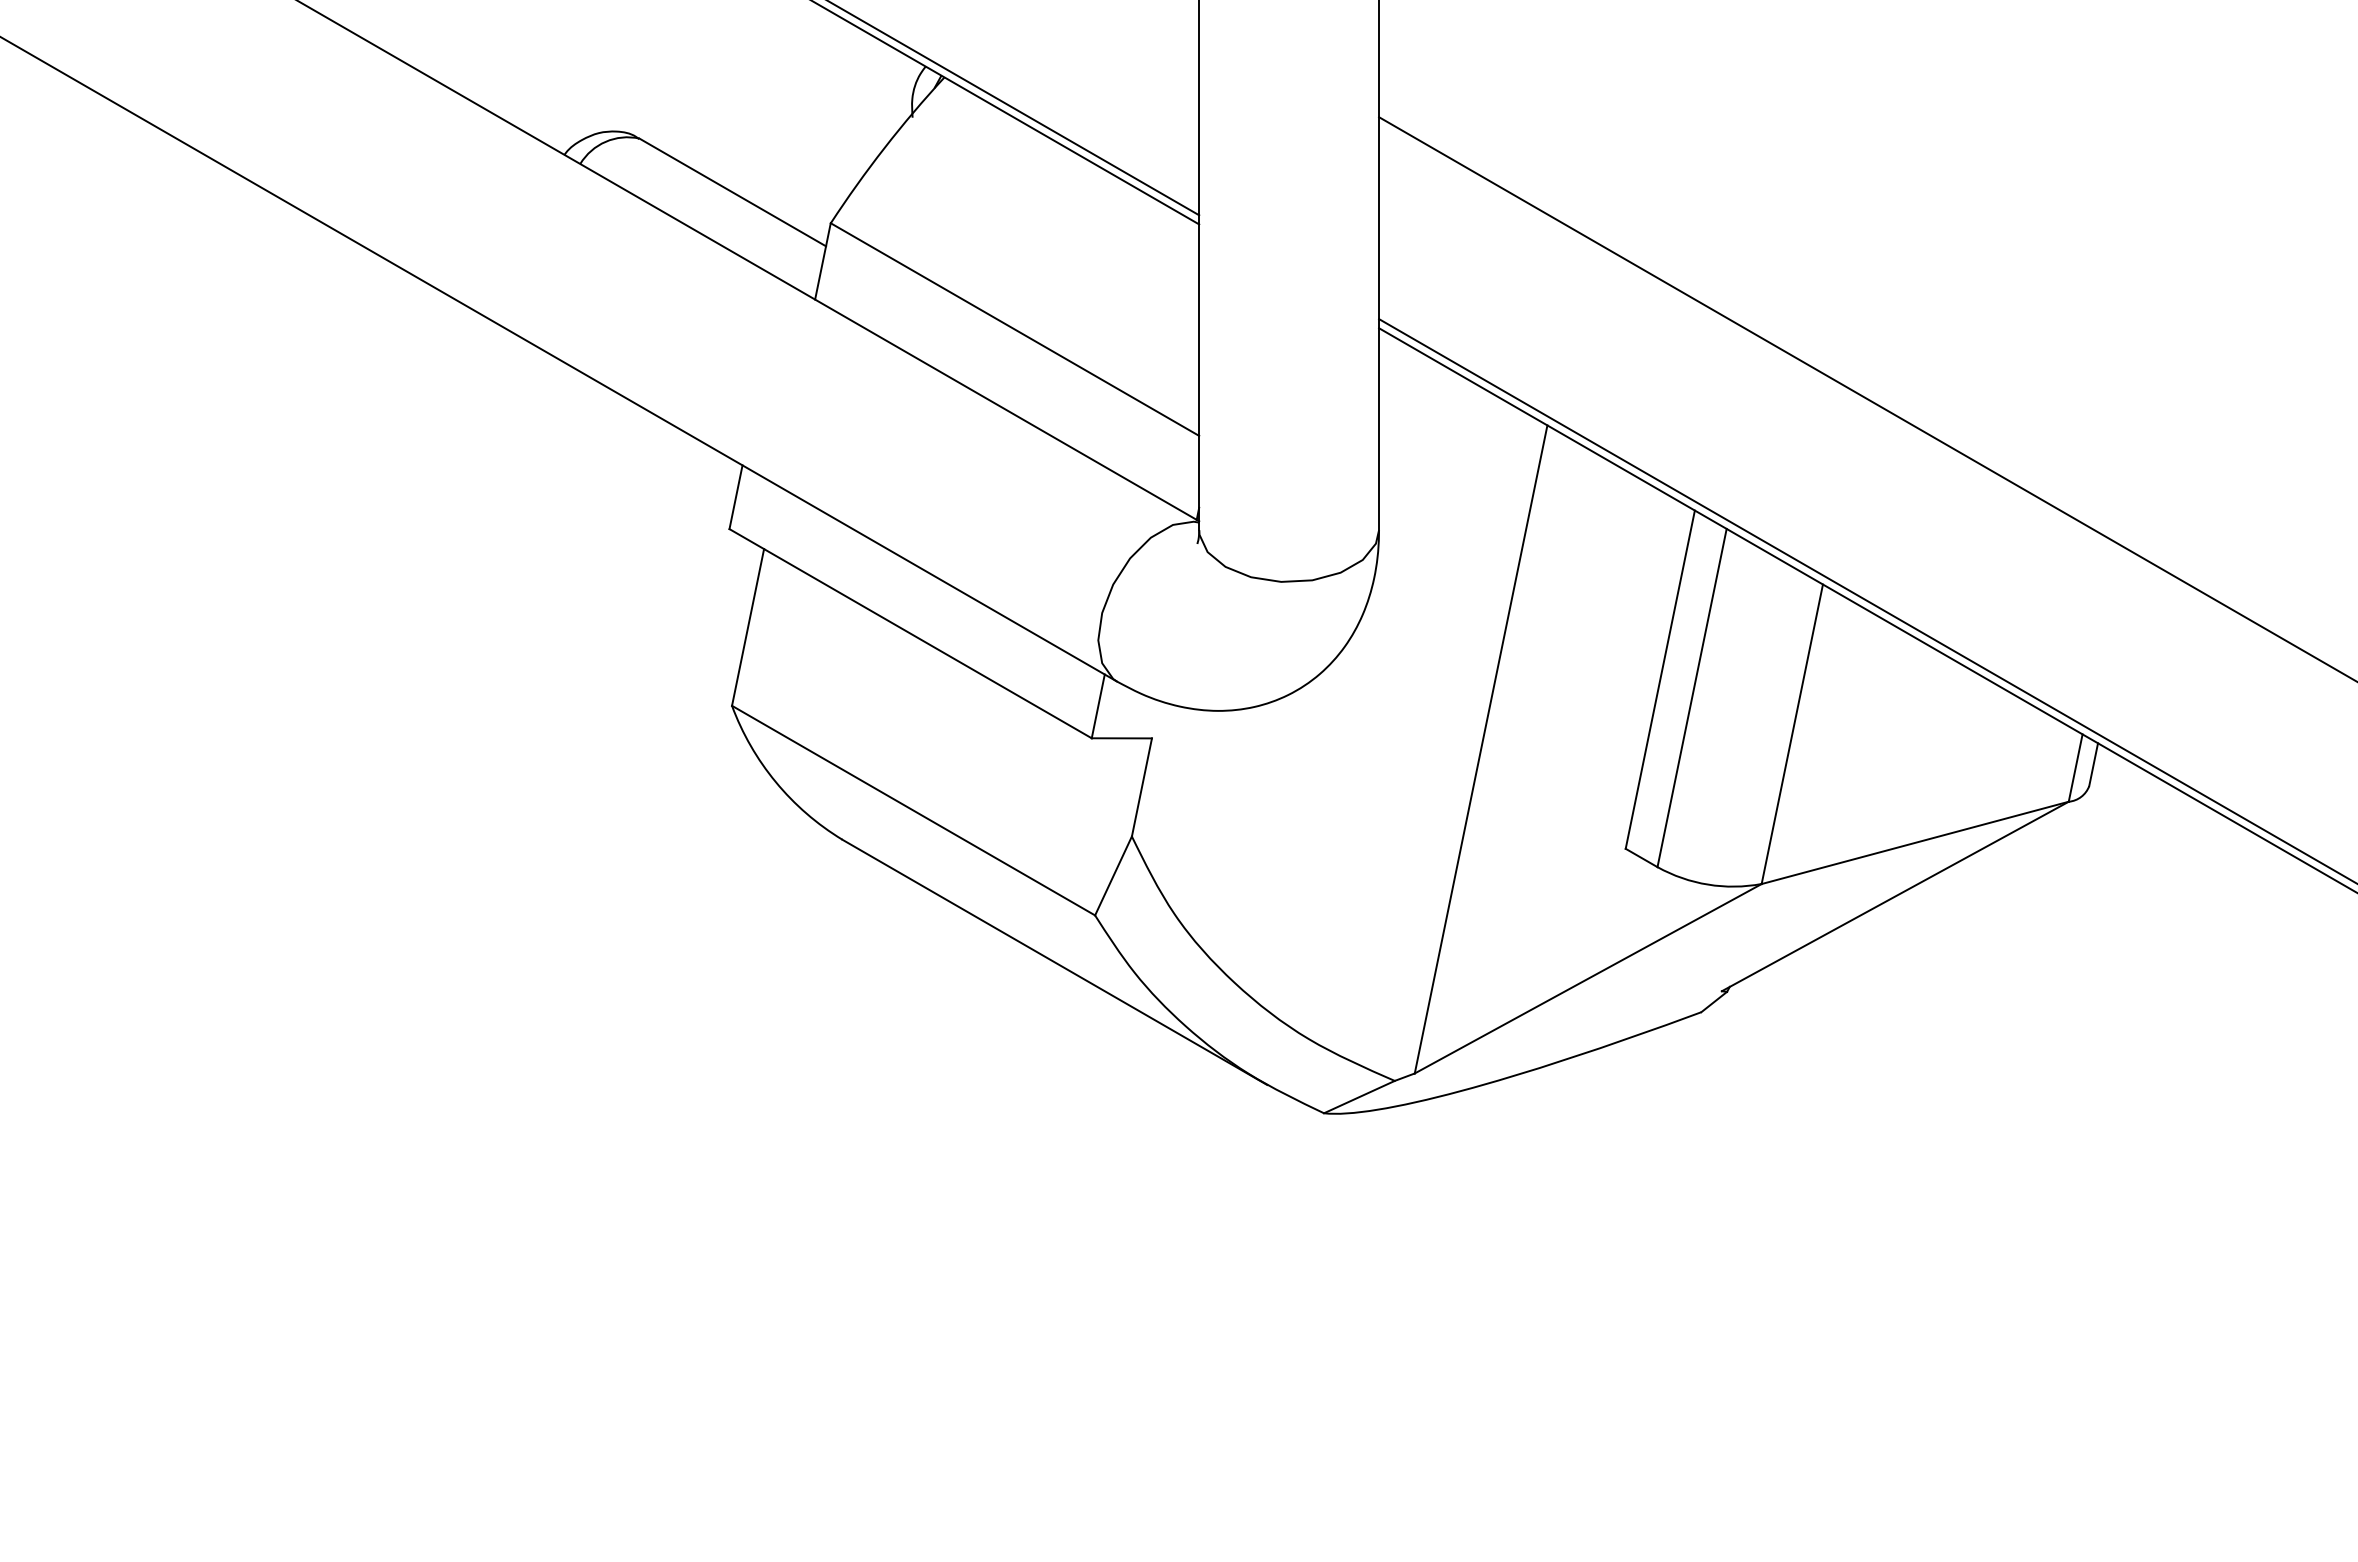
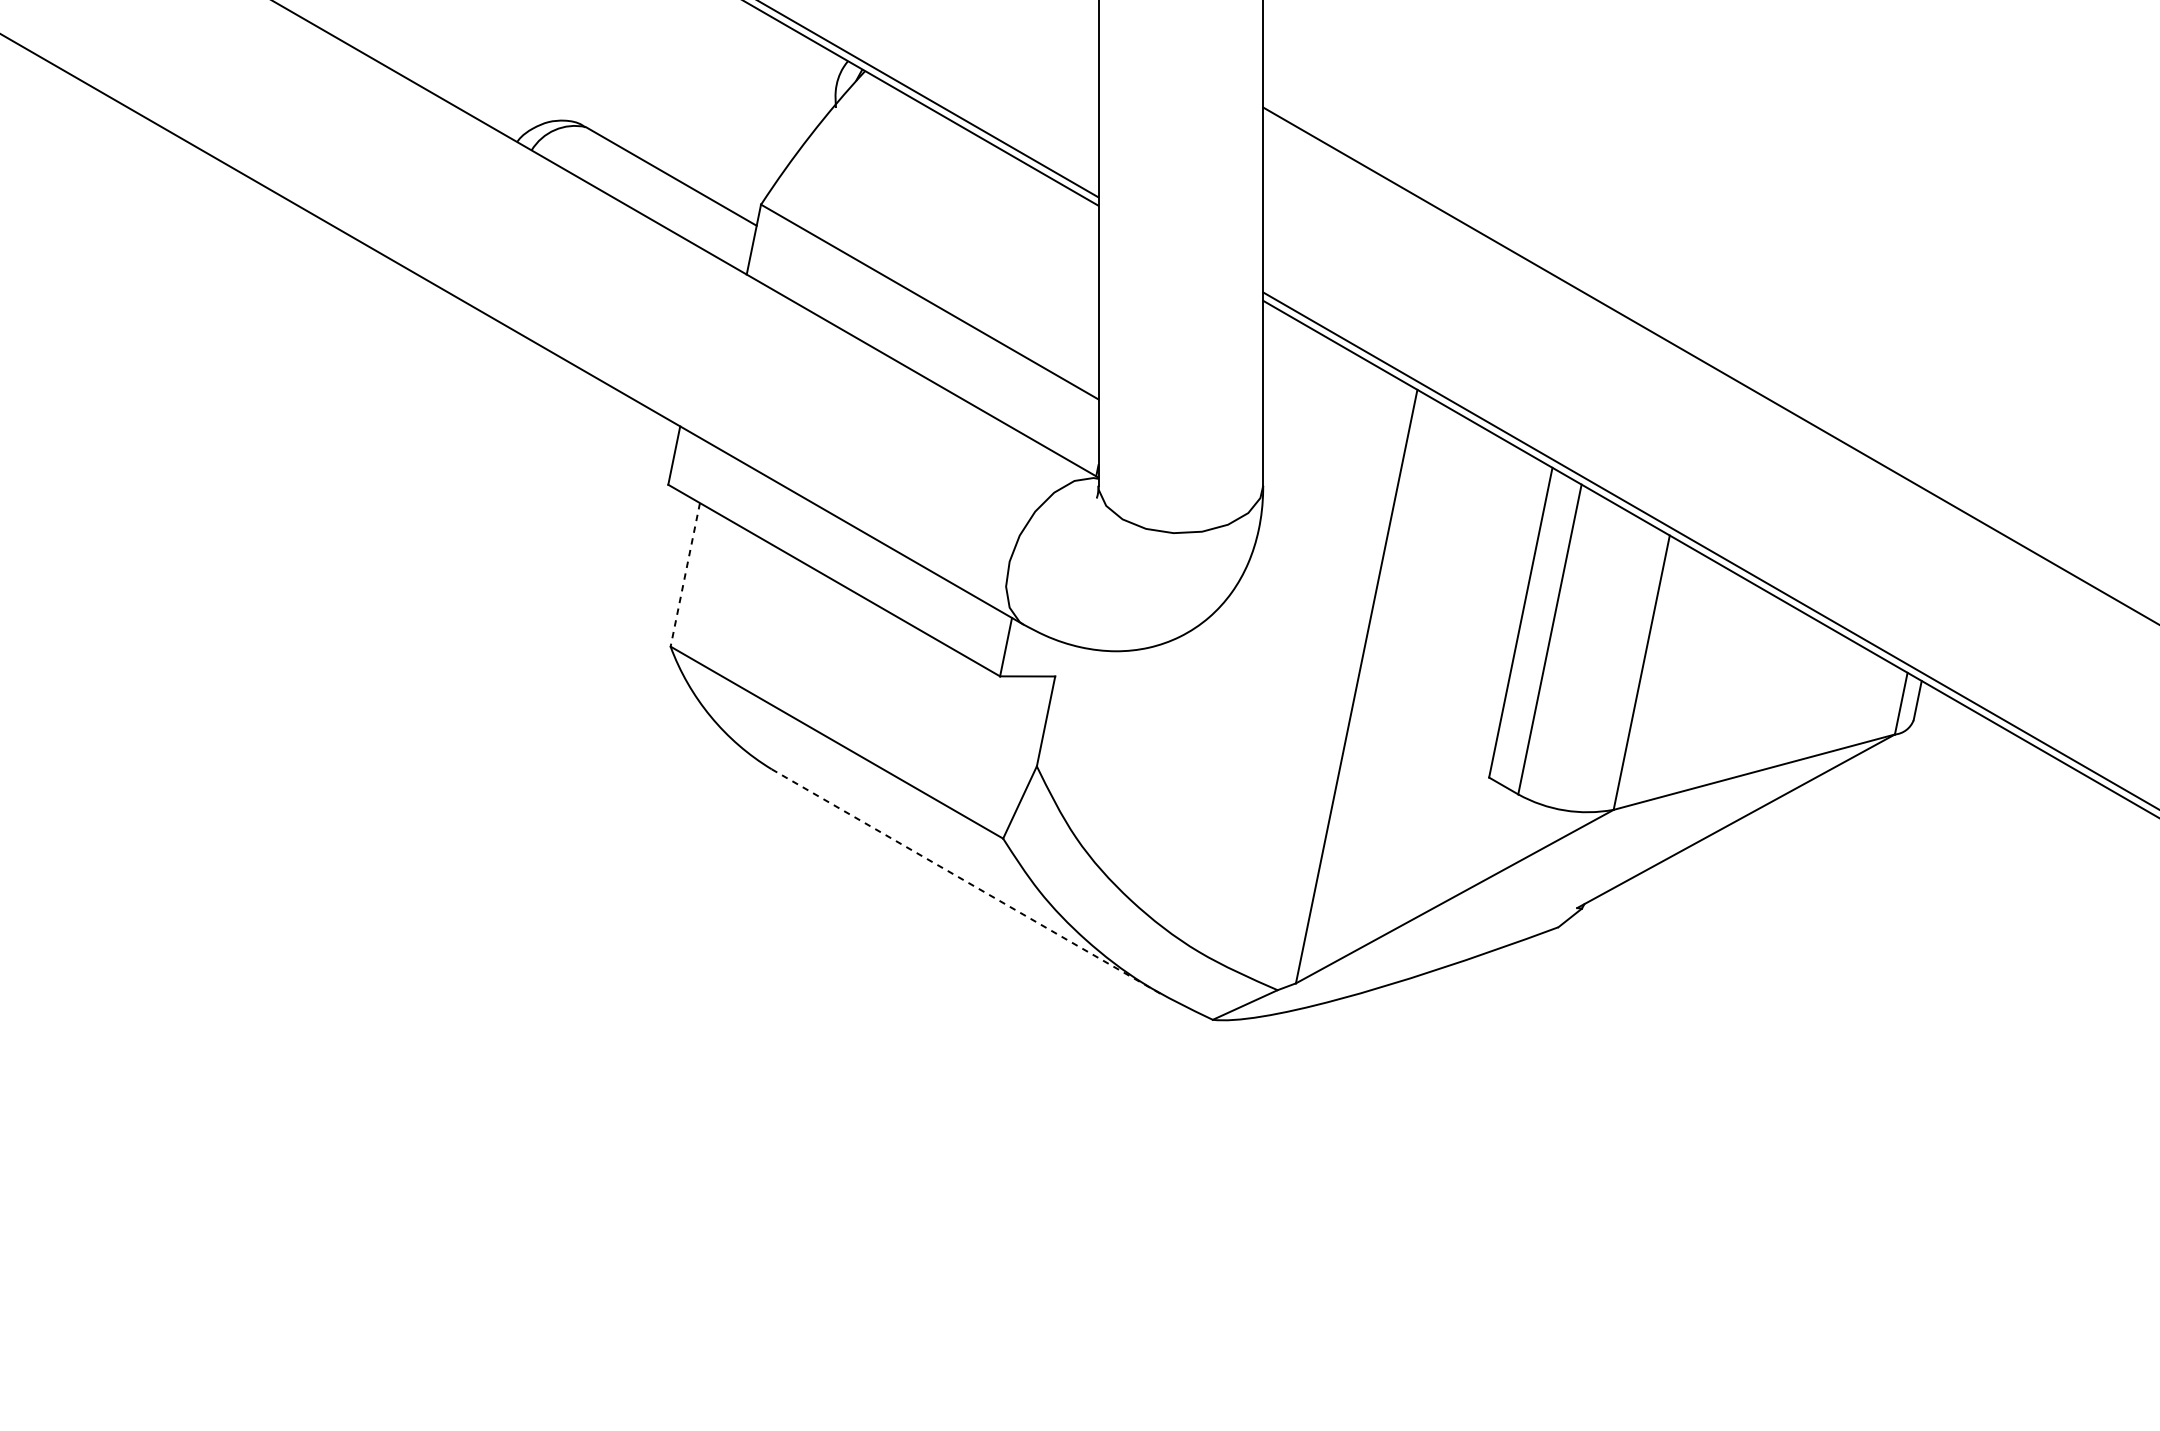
line: (748, 627) -> (685, 574), solid -> dashed
line: (1055, 962) -> (966, 881), solid -> dashed

